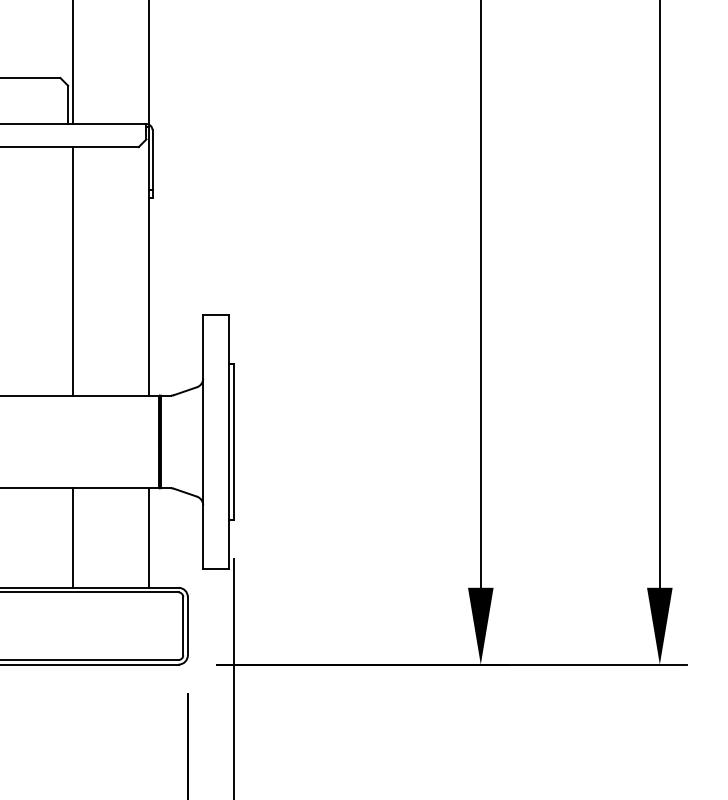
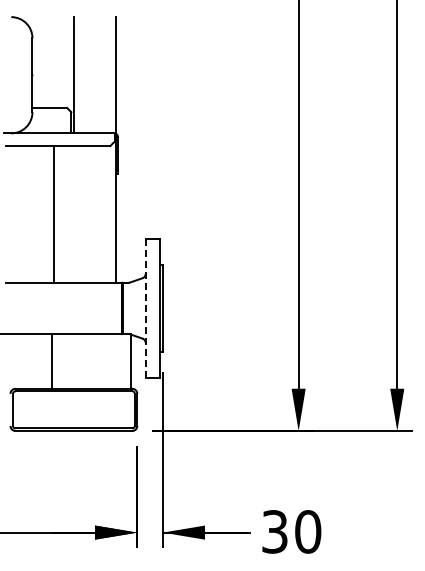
line: (71, 271) -> (53, 214), moved
line: (202, 442) -> (145, 308), solid -> dashed
line: (71, 536) -> (51, 360), moved
line: (150, 536) -> (131, 360), moved

